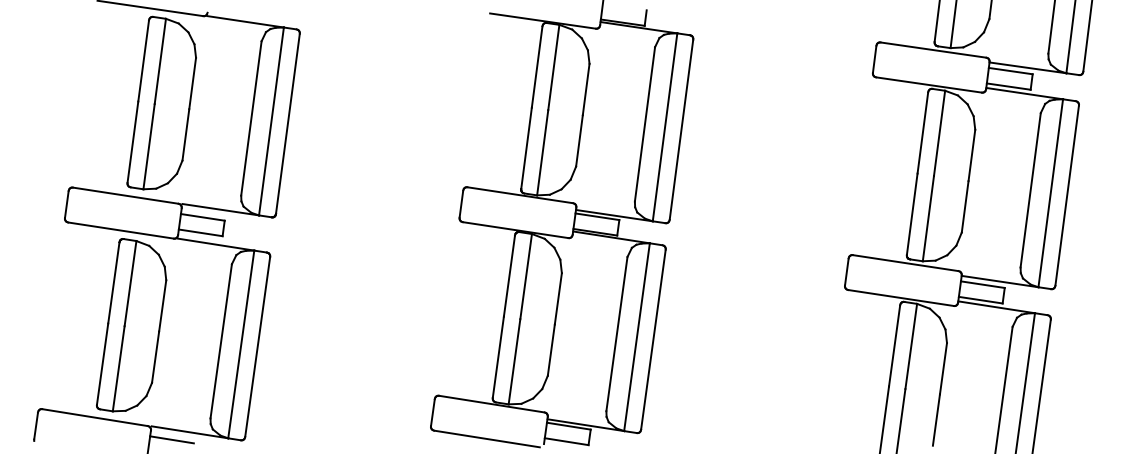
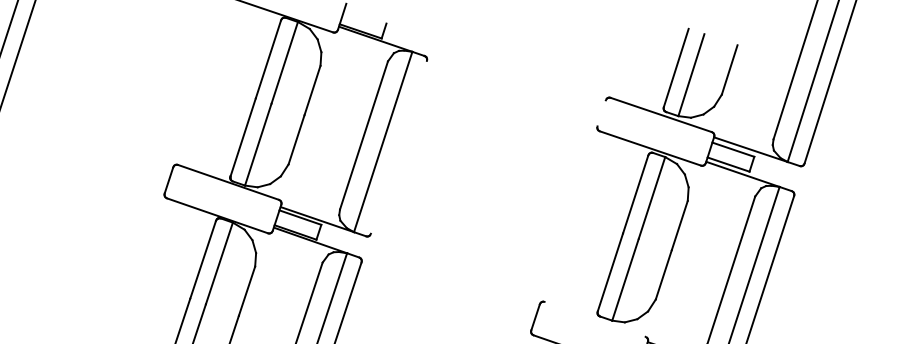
line: (874, 58) -> (601, 112), removed
line: (681, 129) -> (398, 147), removed
line: (905, 263) -> (594, 319), removed

